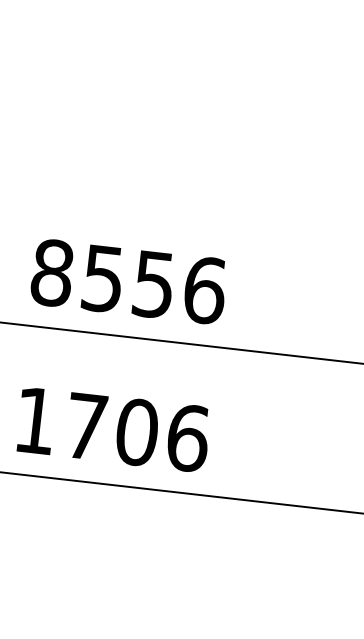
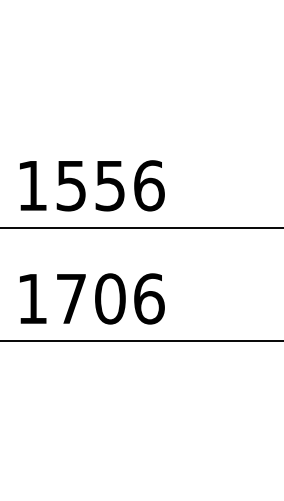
text: (52, 272) -> (32, 185), 8556 -> 1556

